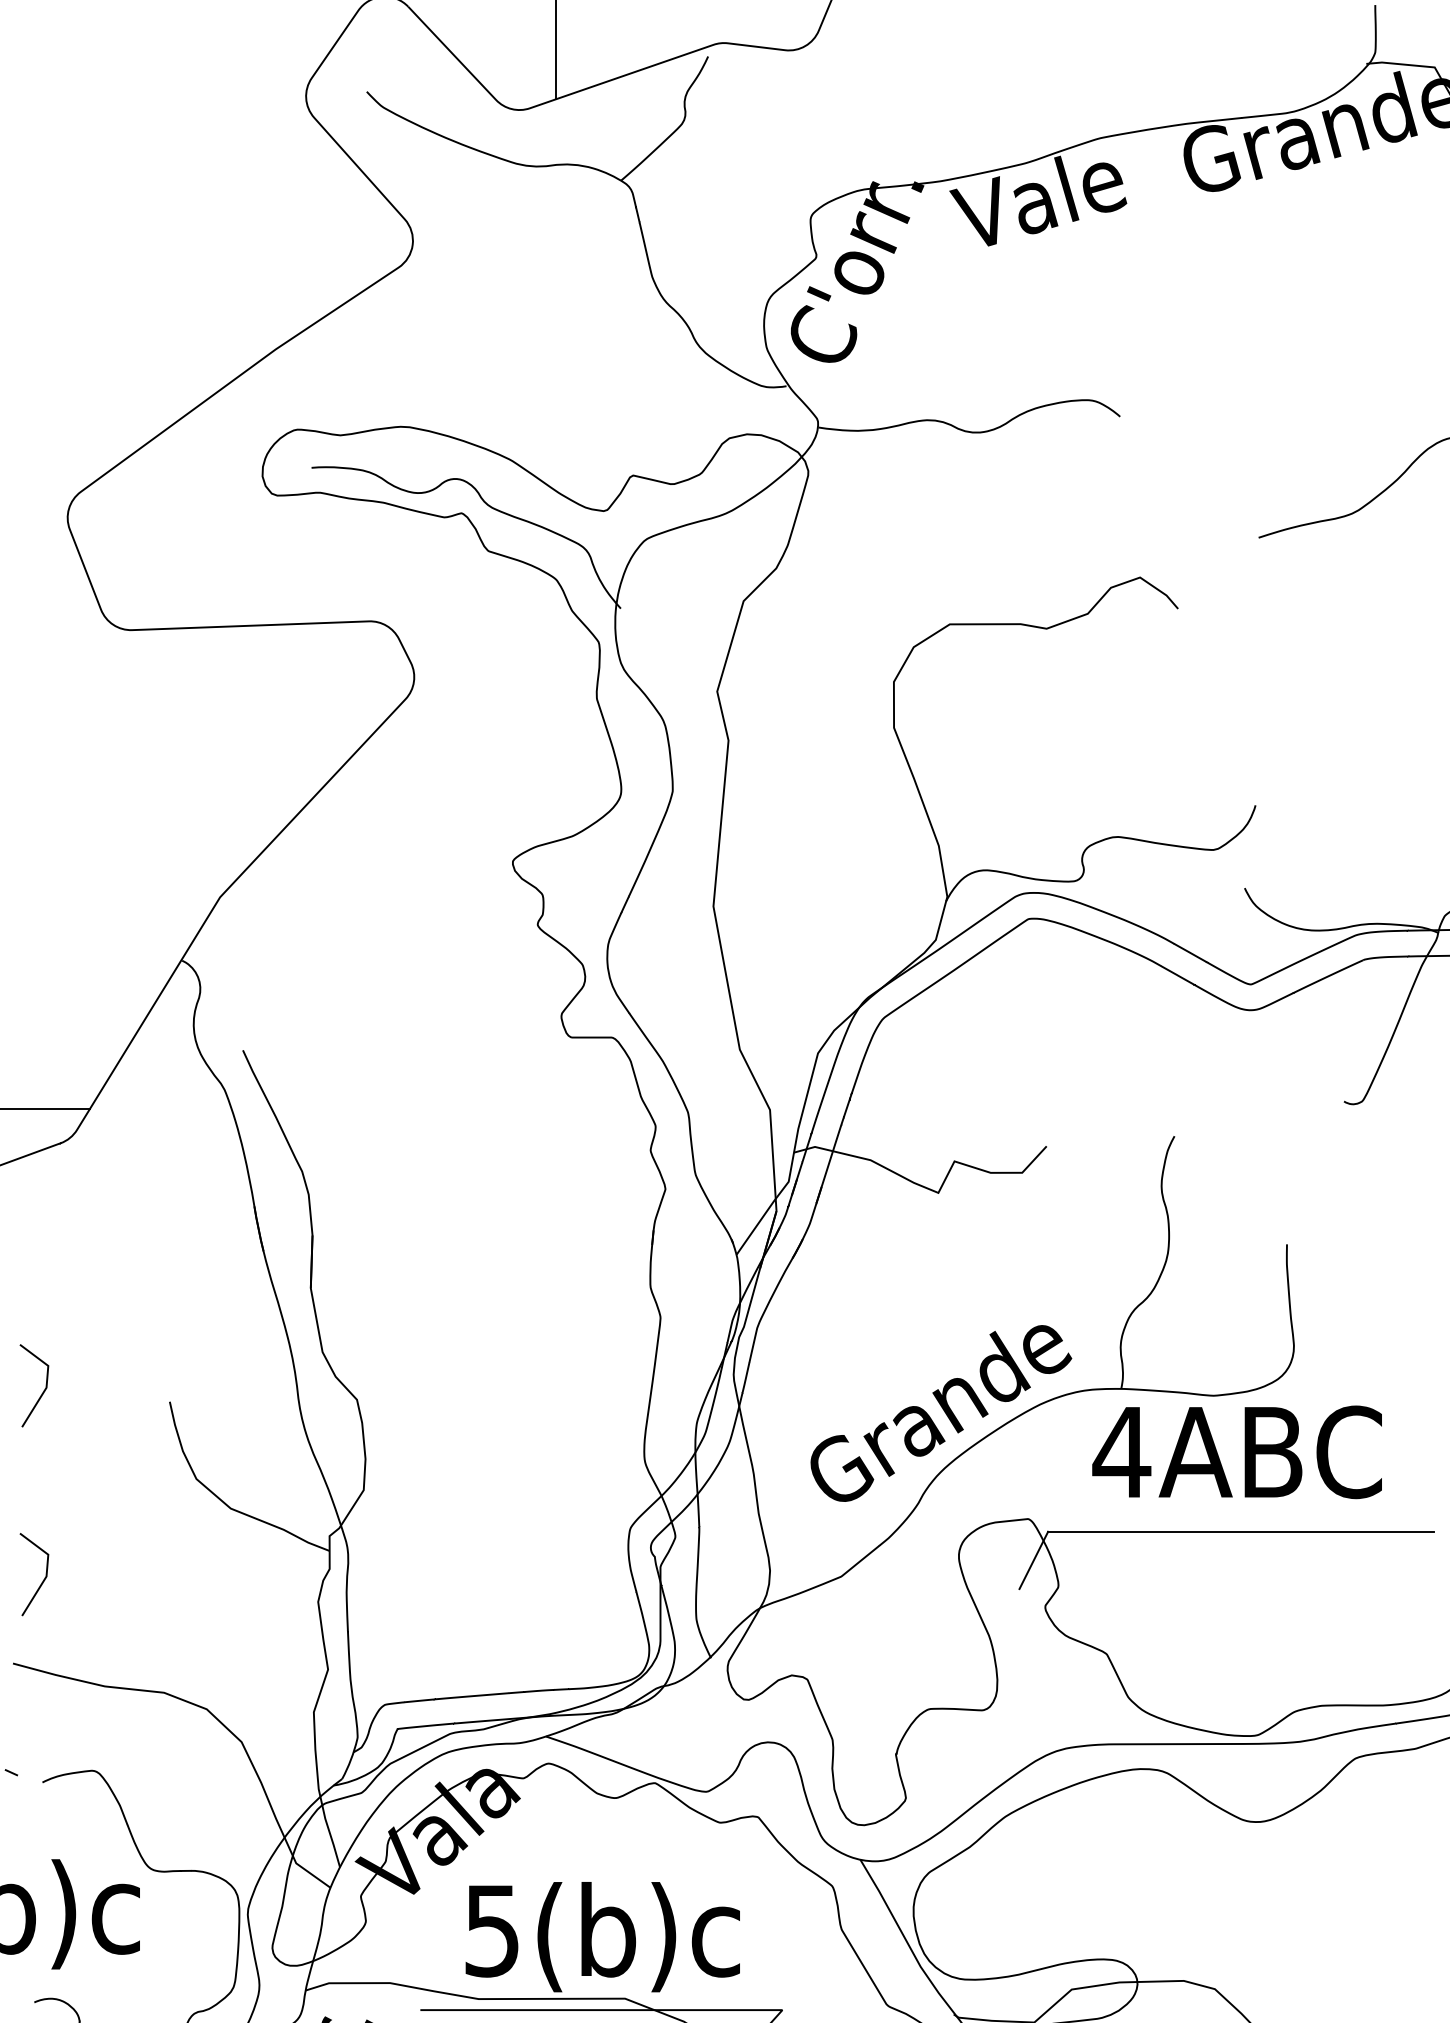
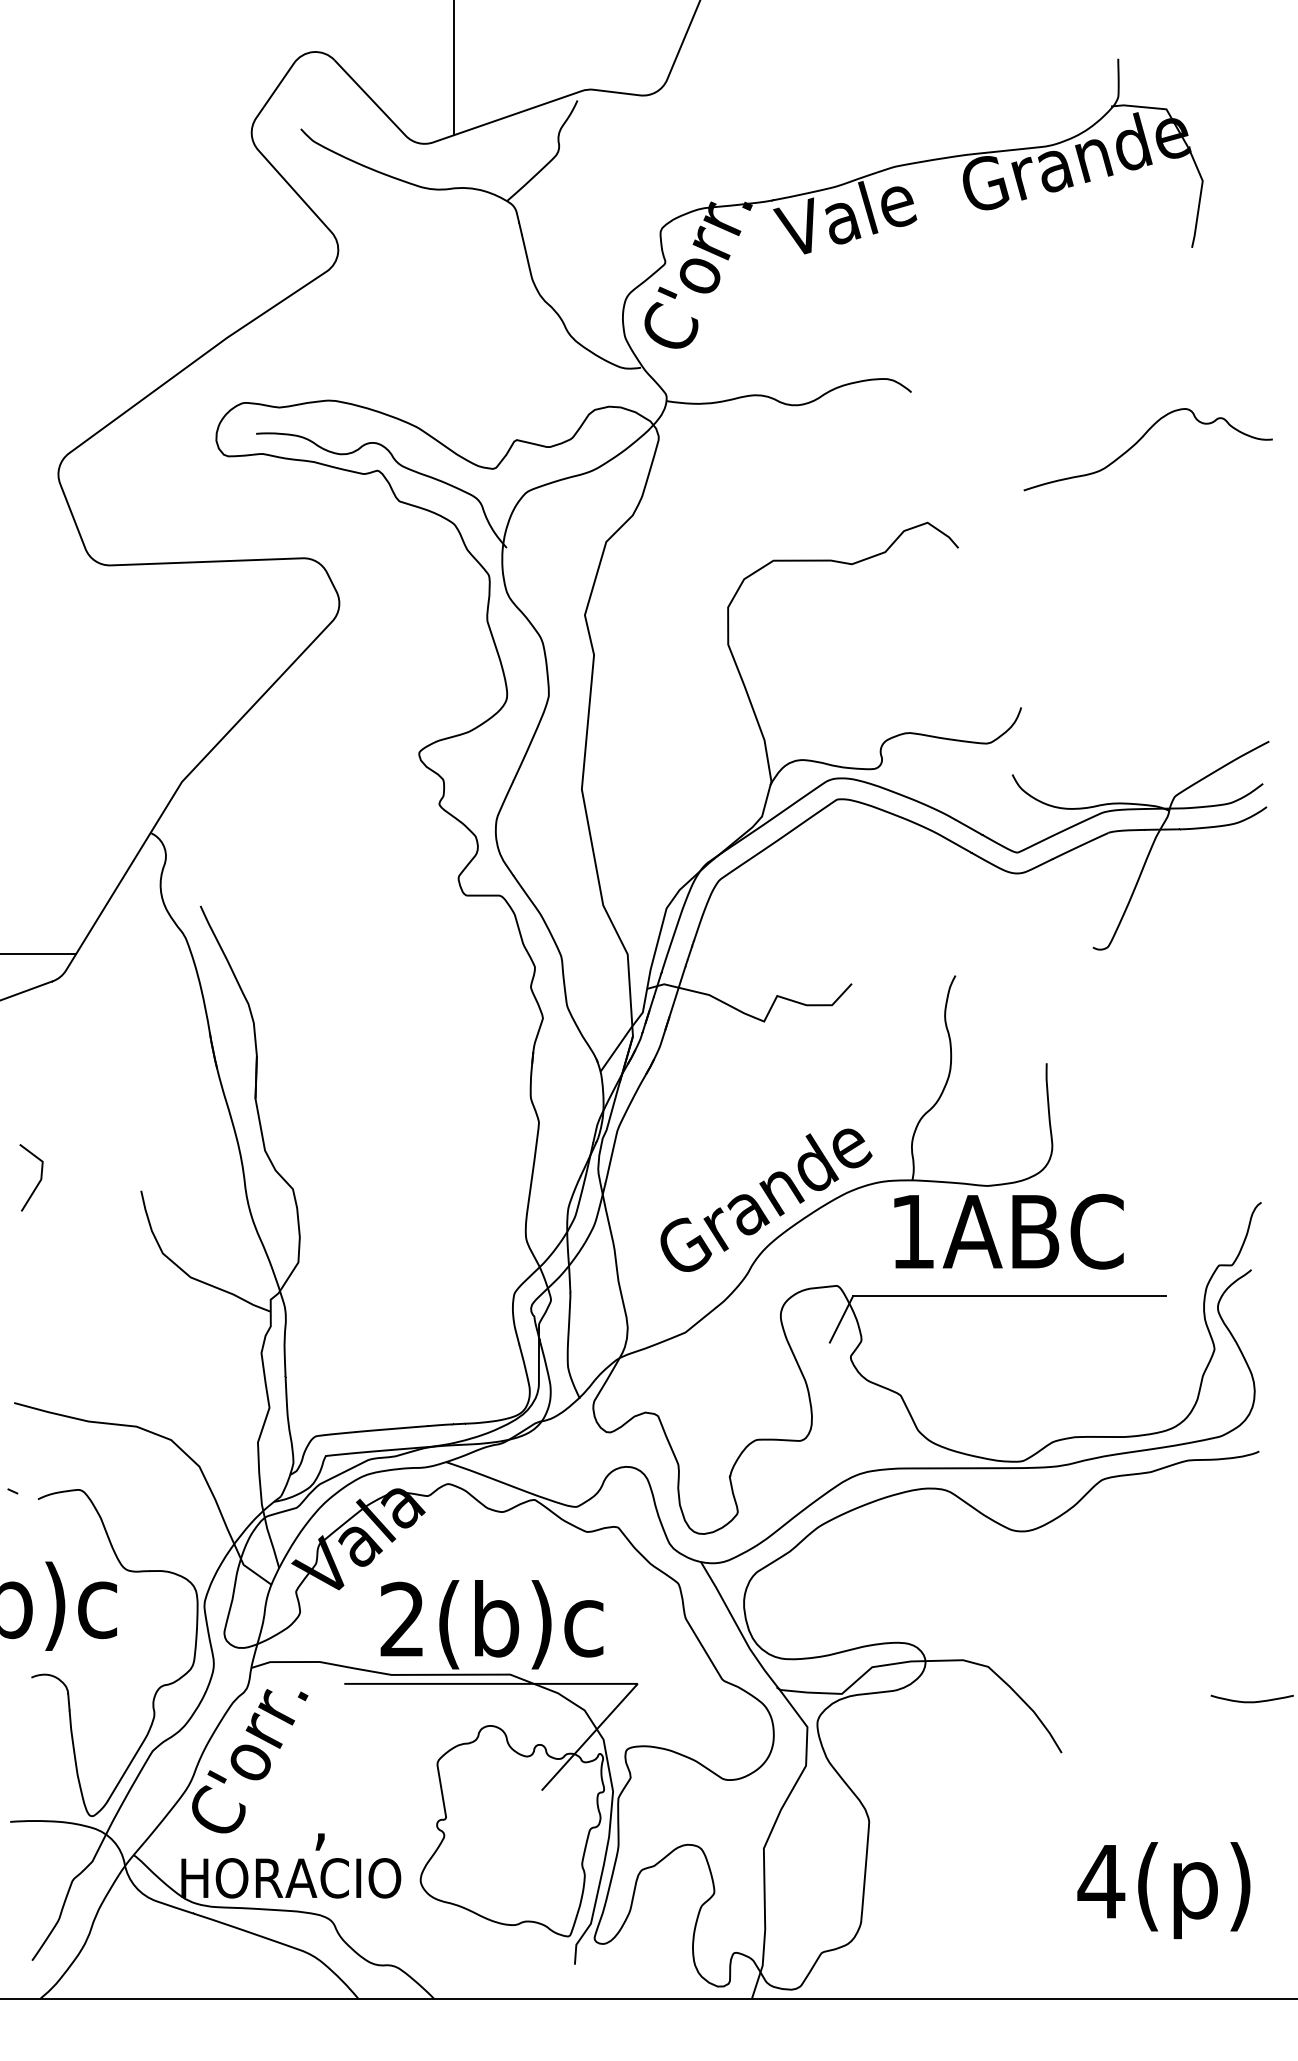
text: (1121, 1451) -> (912, 1231), 4ABC -> 1ABC
line: (43, 1579) -> (38, 1334), removed
text: (490, 1930) -> (401, 1619), 5(b)c -> 2(b)c

